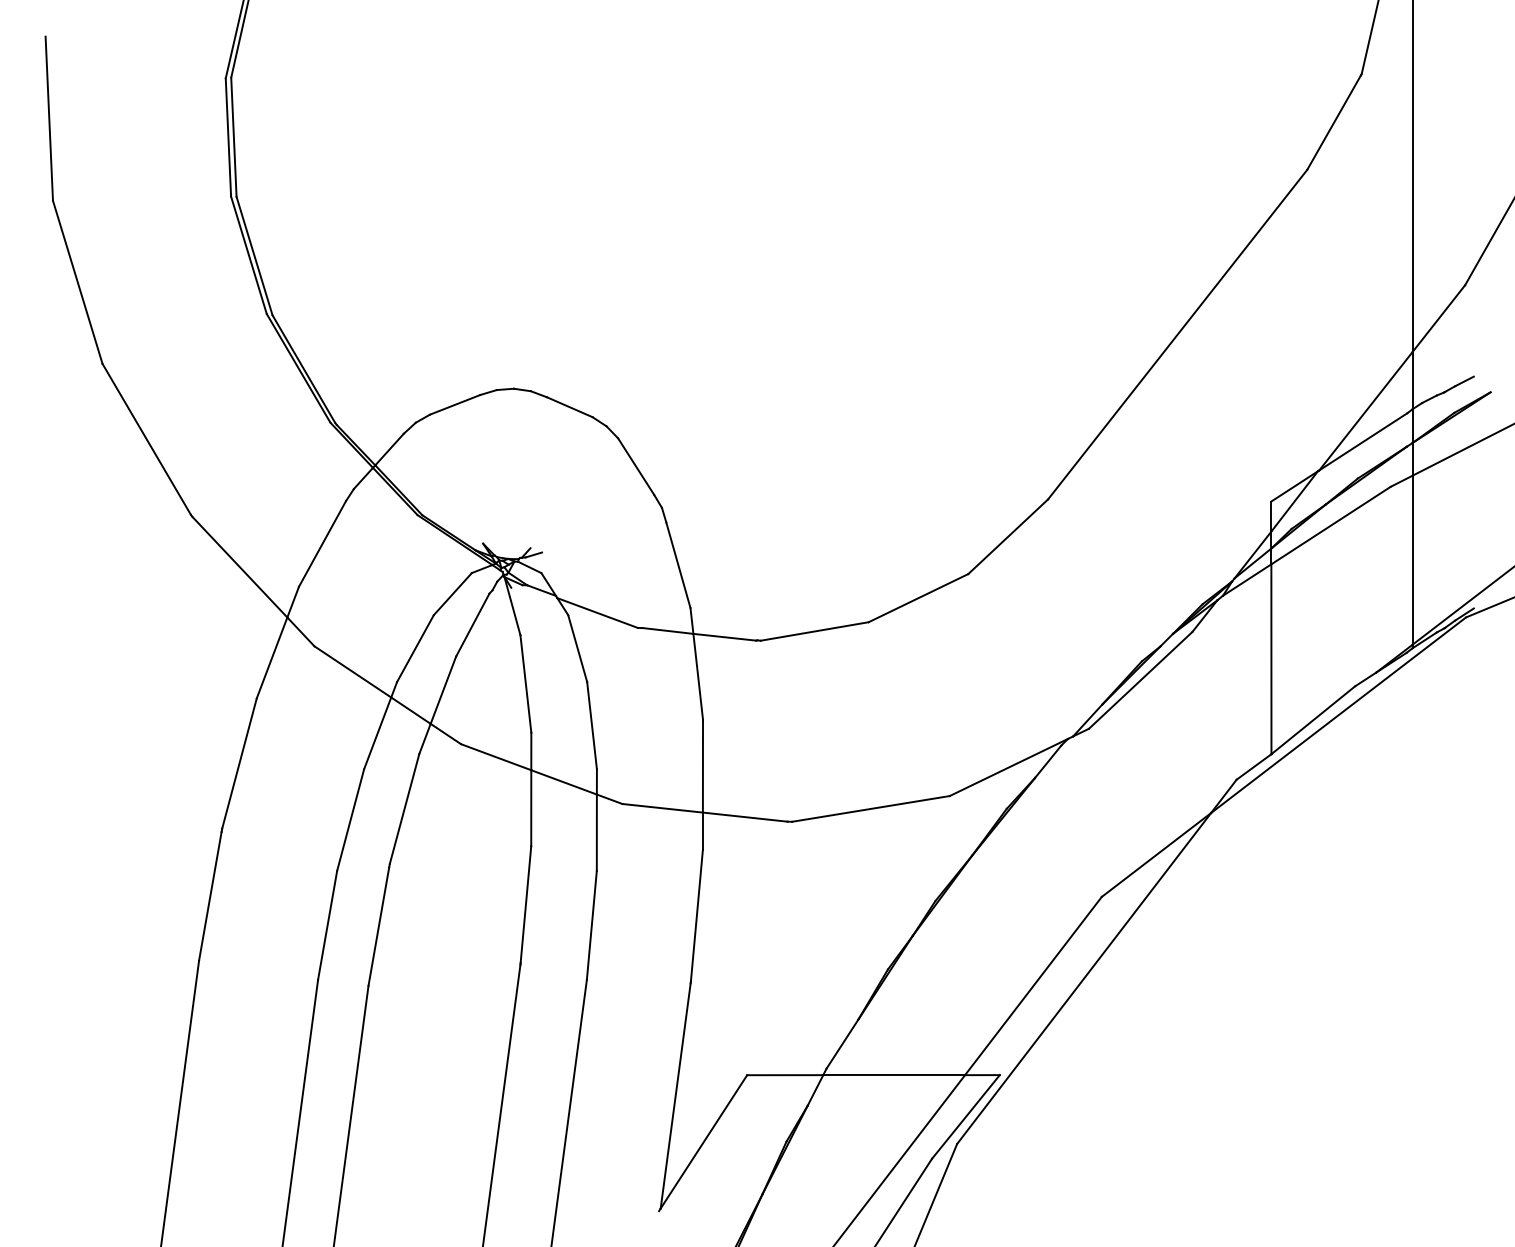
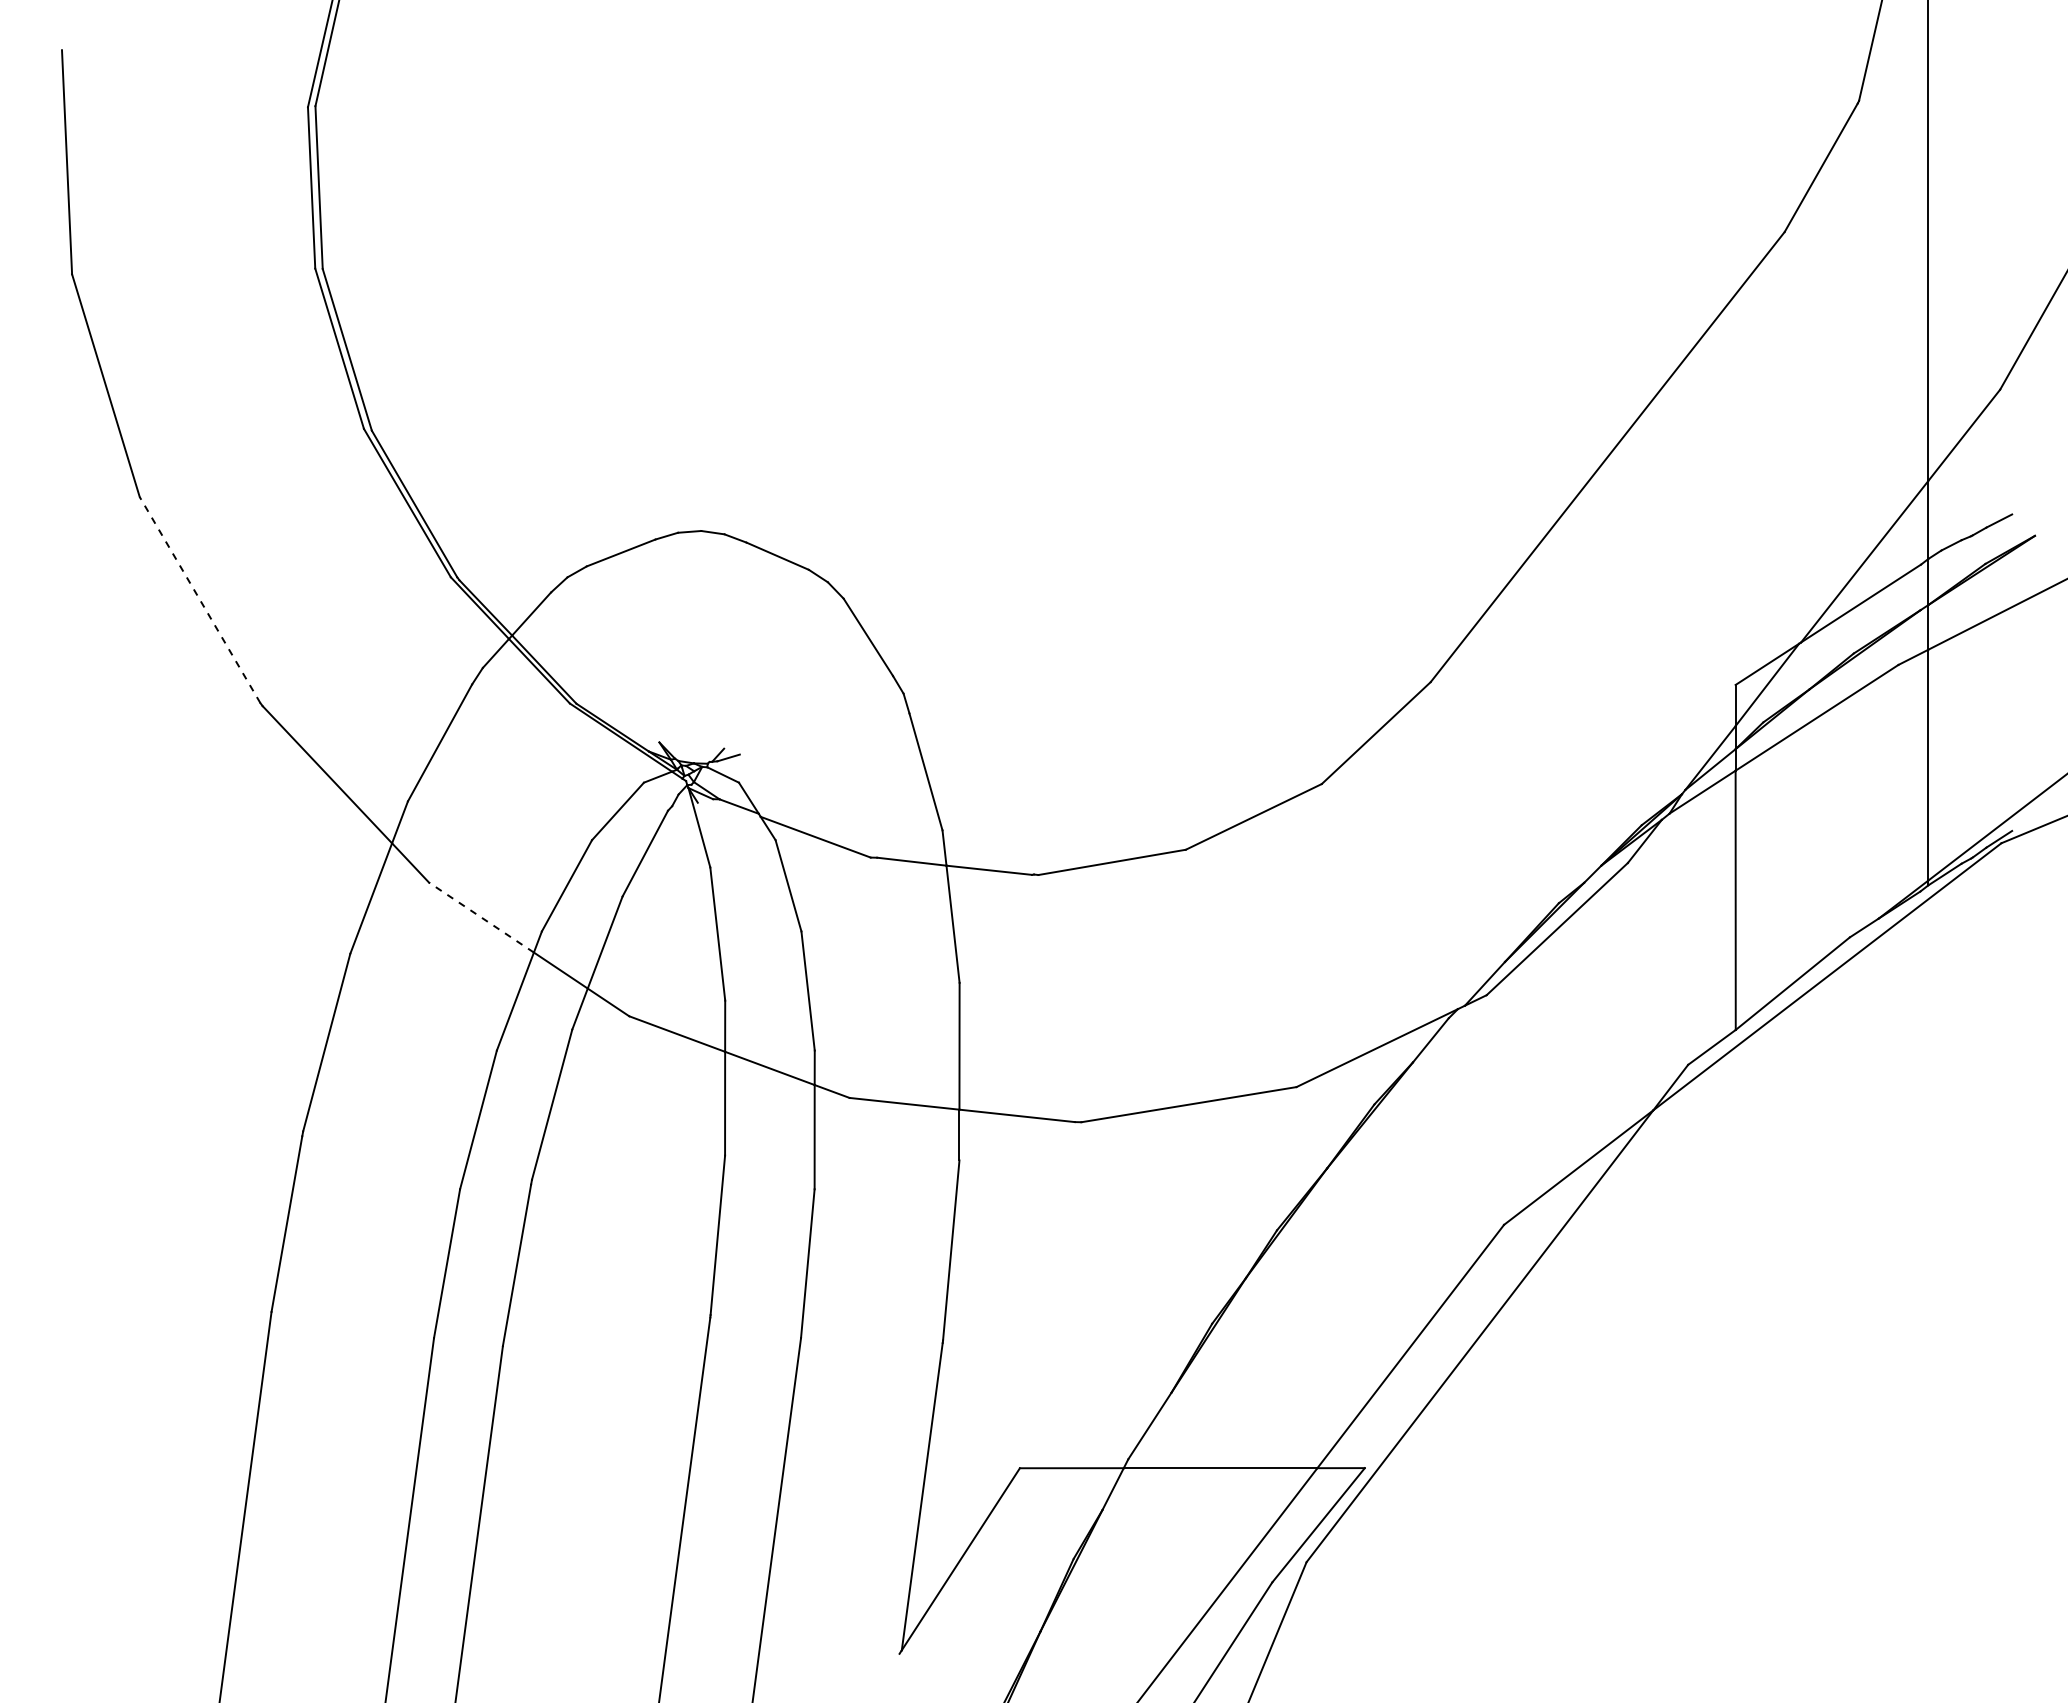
line: (146, 438) -> (199, 599), solid -> dashed
line: (352, 671) -> (481, 917), solid -> dashed

